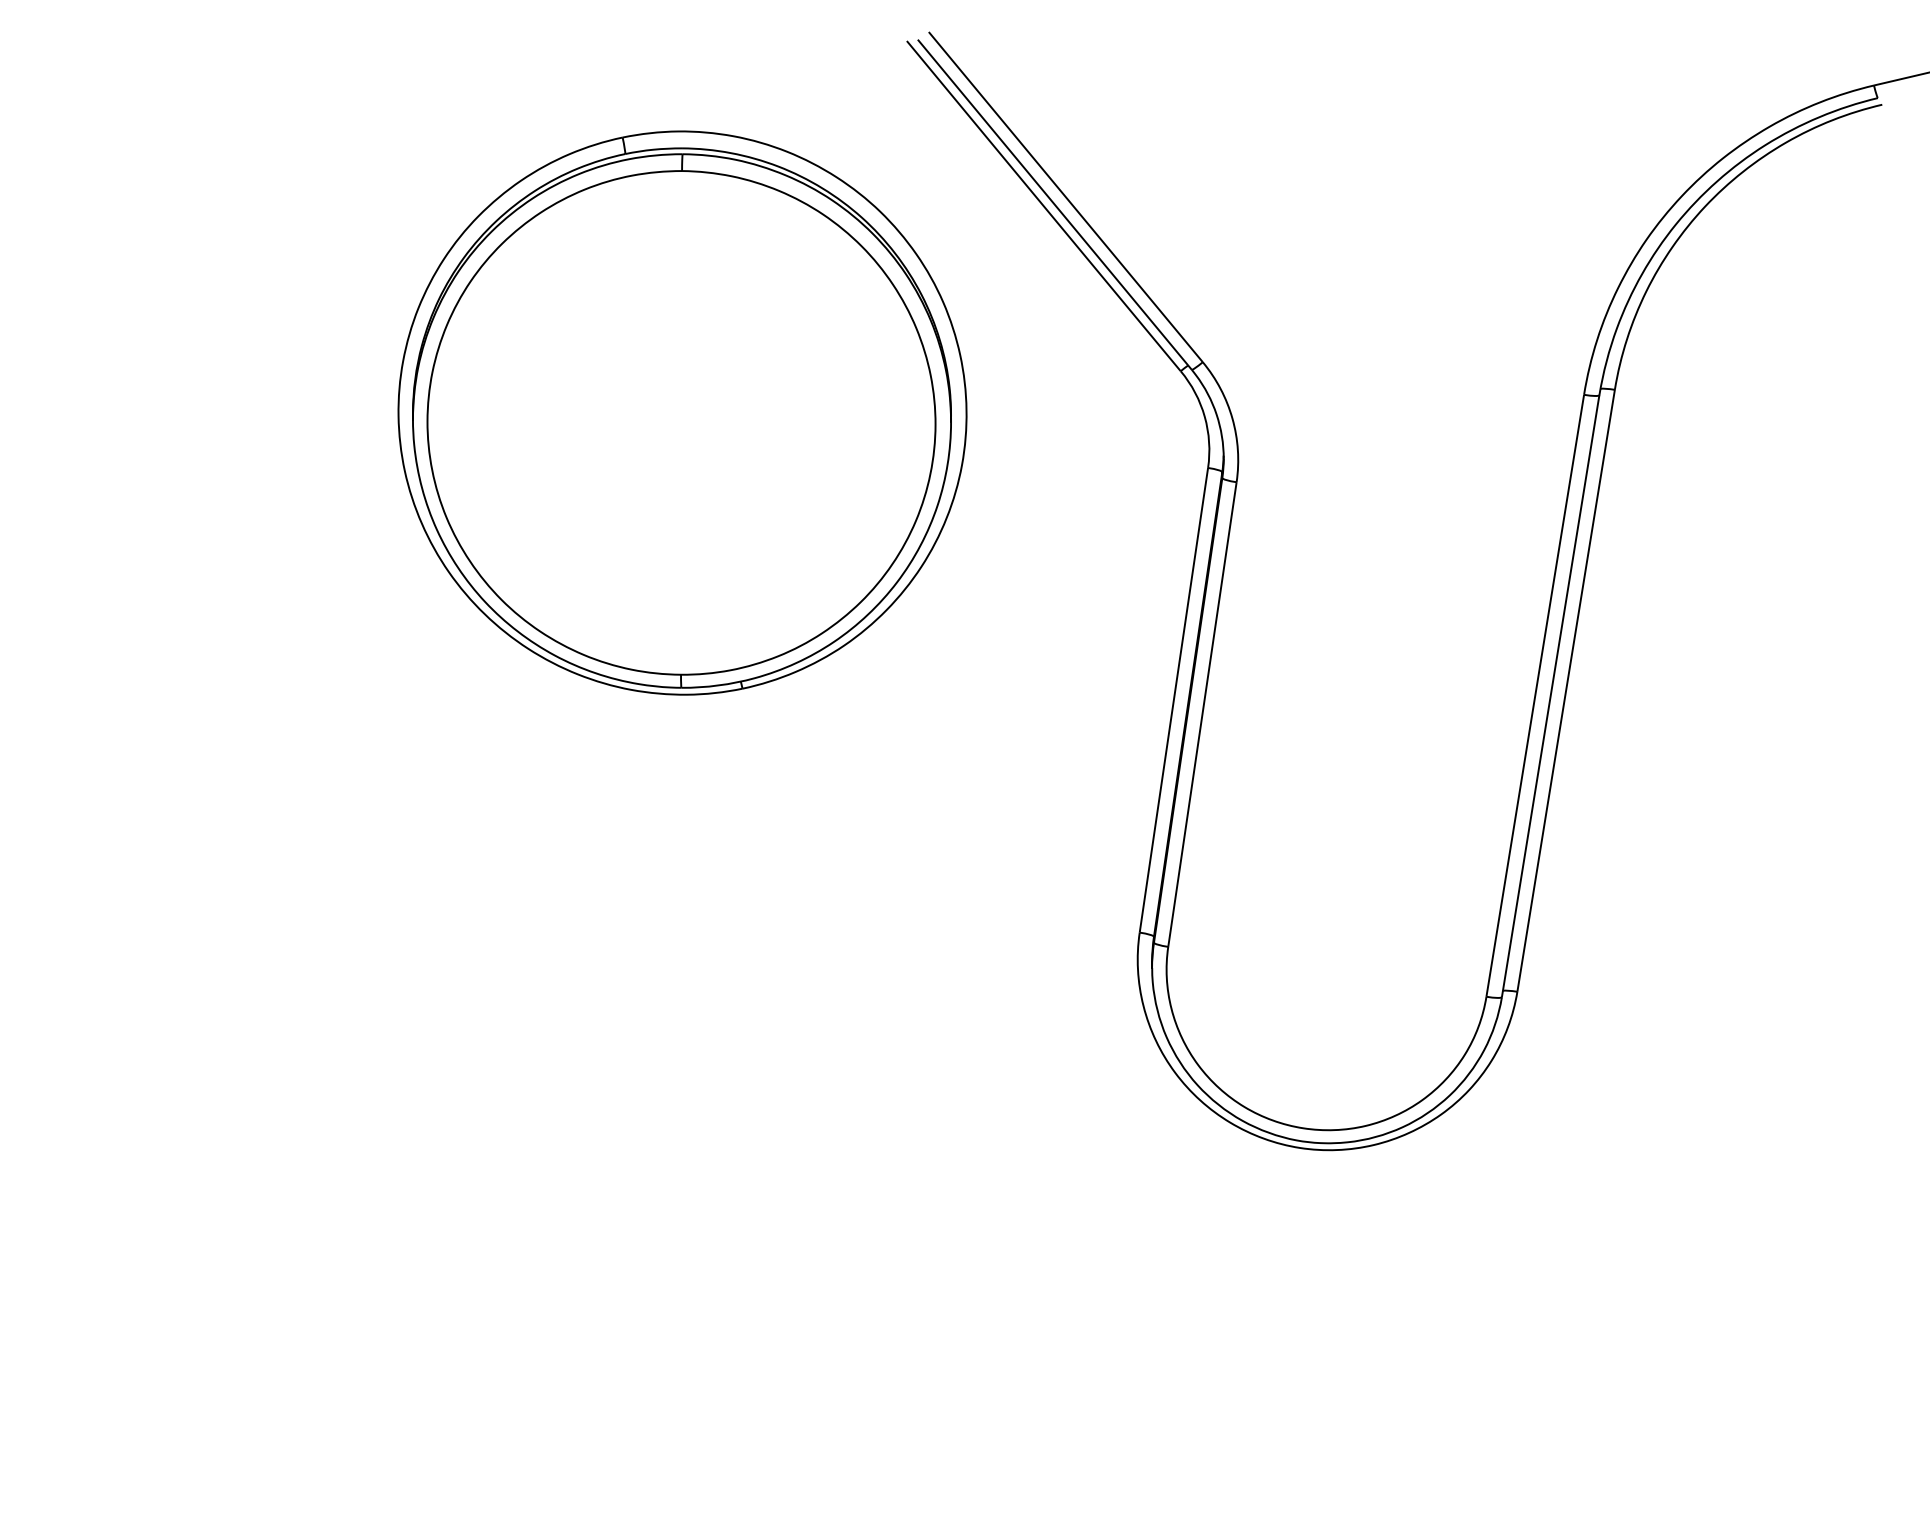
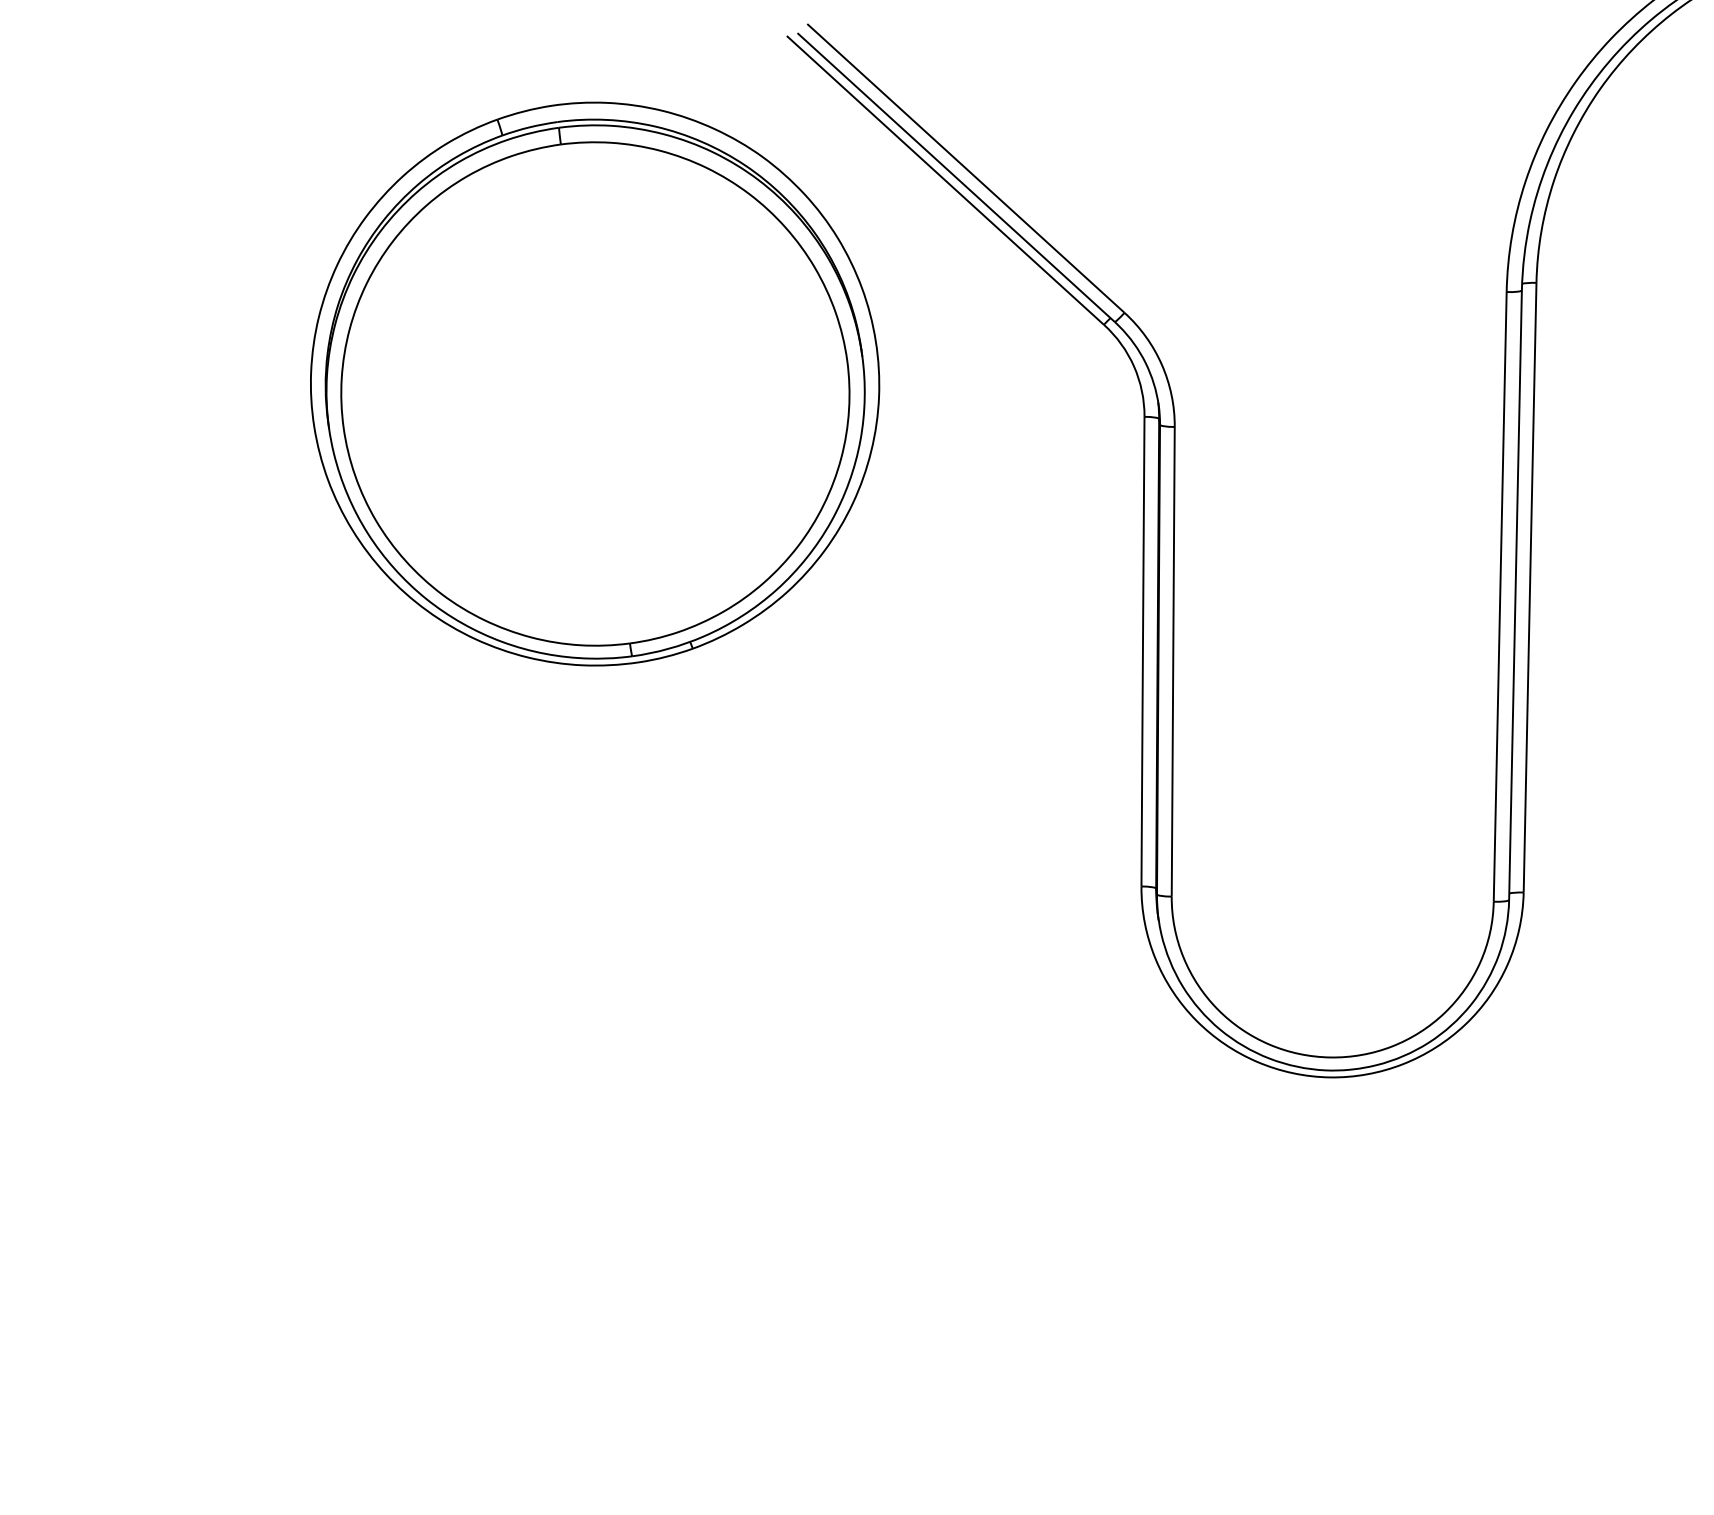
part: (682, 412) -> (594, 383), moved

